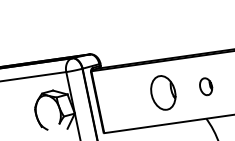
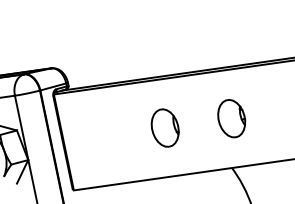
part: (205, 86) -> (230, 118), size x1.43
part: (162, 92) -> (164, 127), size x0.71

